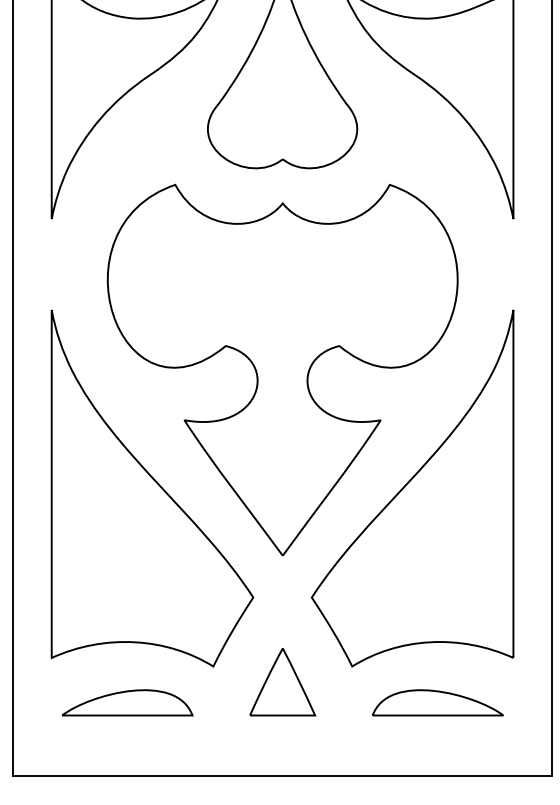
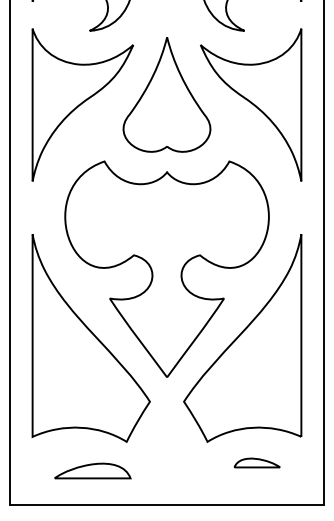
part: (283, 683) -> (167, 451), removed
part: (127, 701) -> (92, 470), moved
part: (436, 701) -> (256, 462), size x0.6

